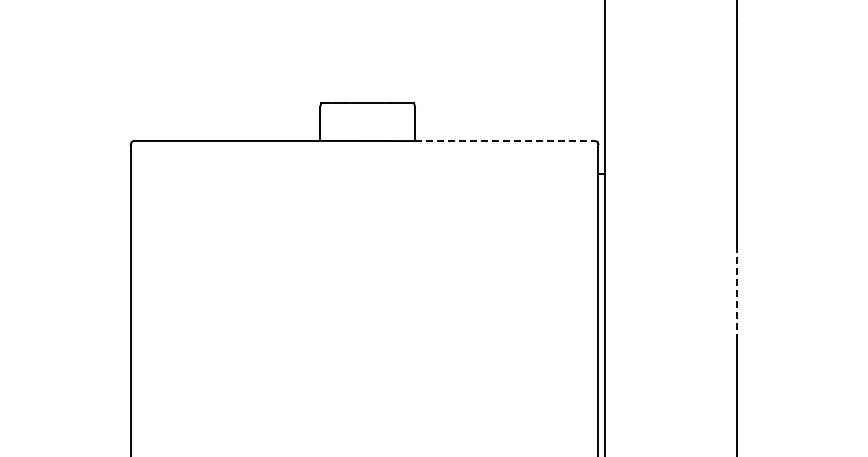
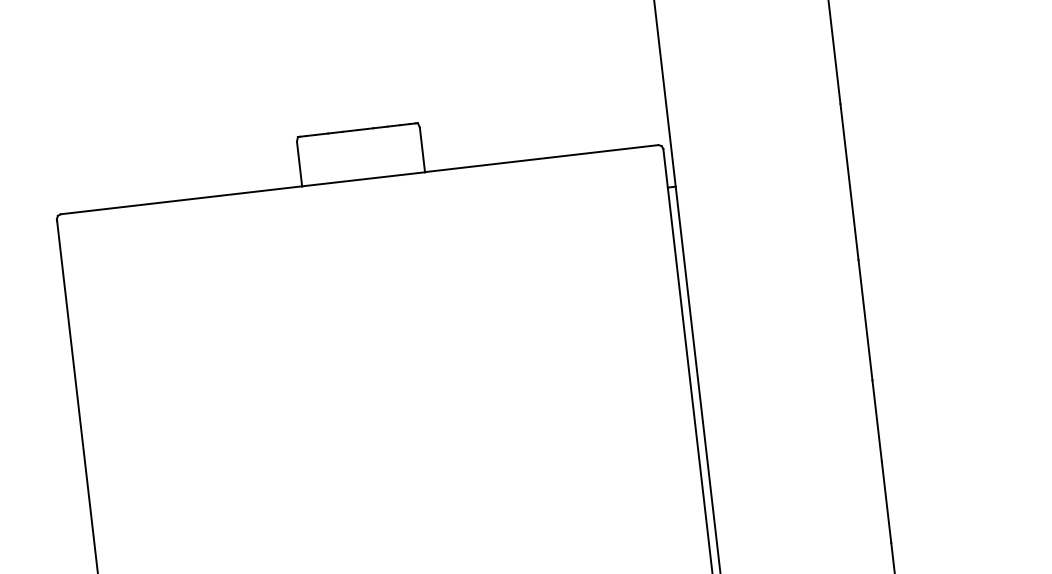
line: (505, 140) -> (542, 157), dashed -> solid
line: (737, 292) -> (865, 320), dashed -> solid

